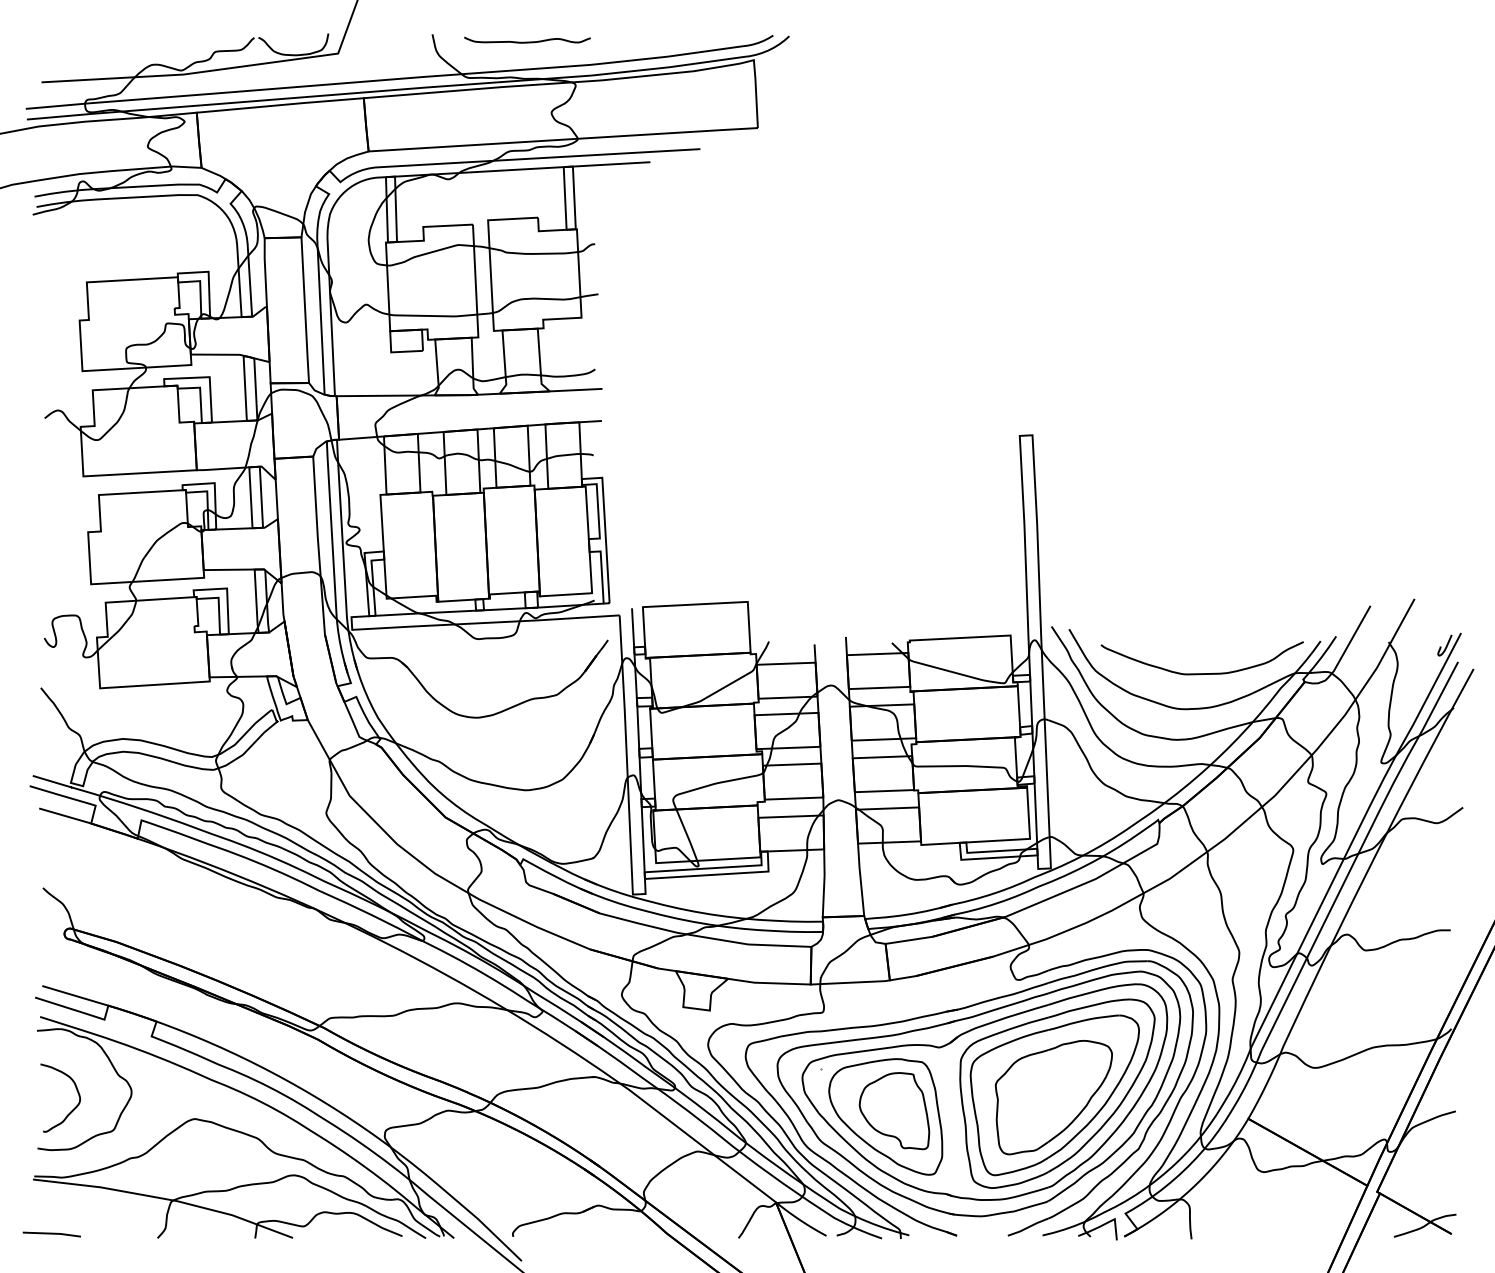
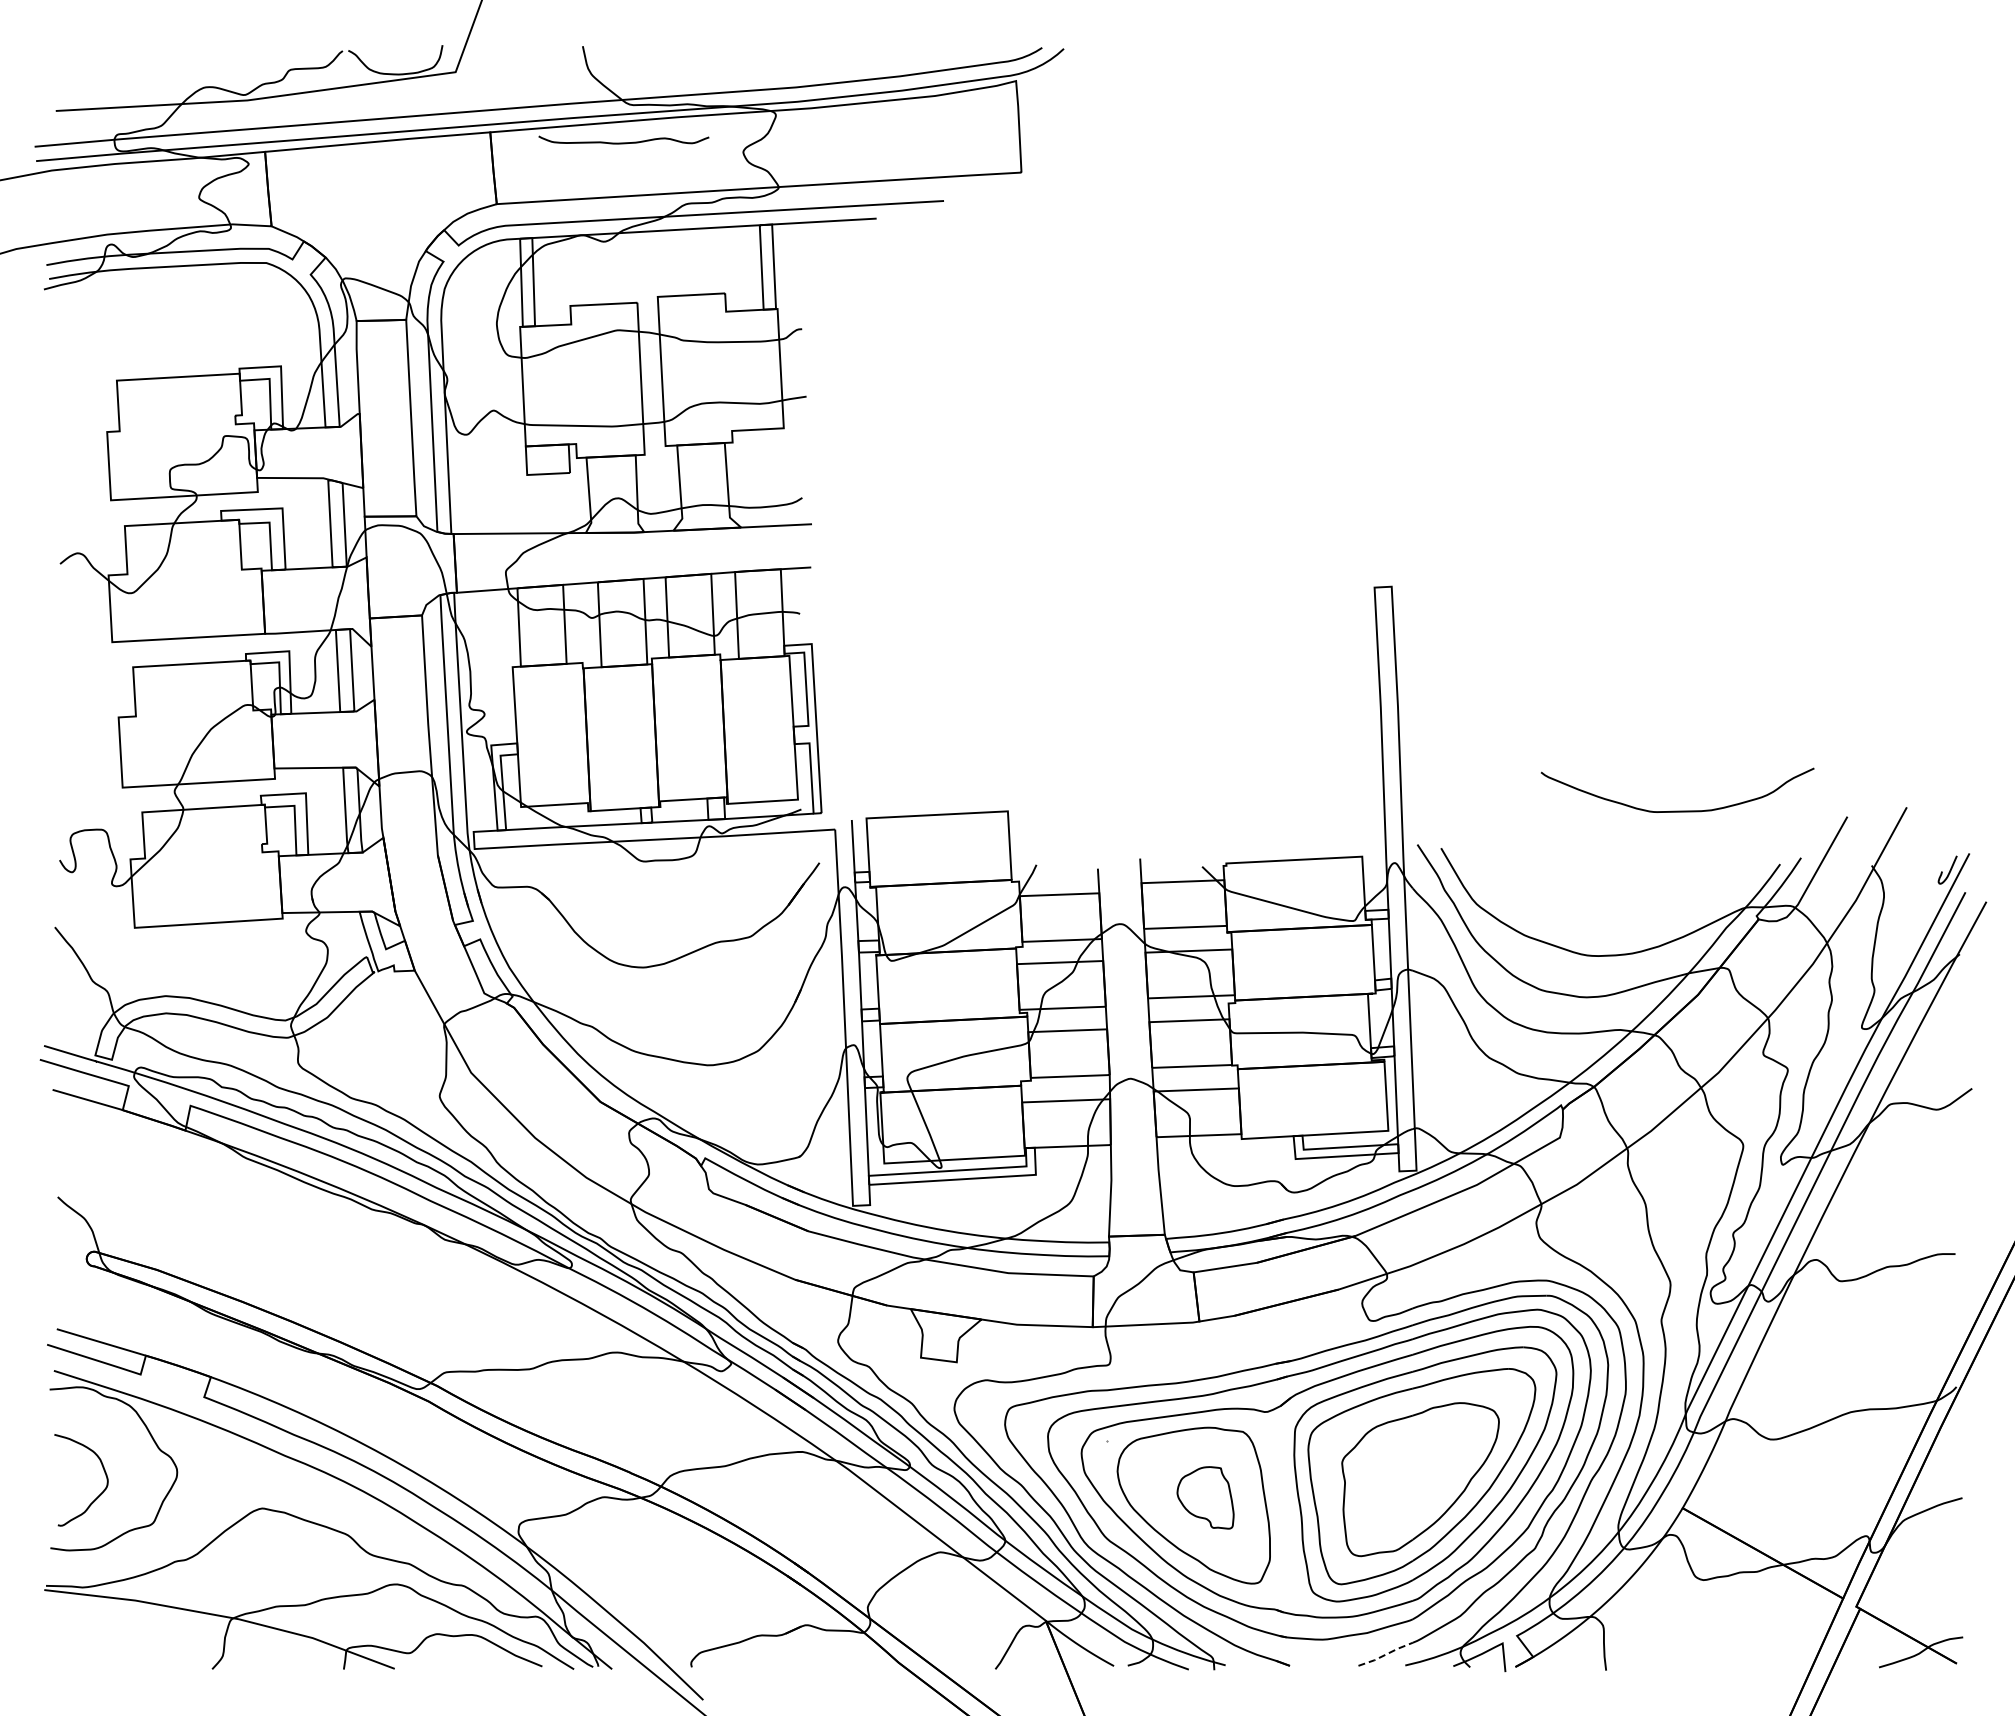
curve: (527, 41) -> (623, 142), moved
curve: (1202, 673) -> (1677, 810), moved
part: (894, 1110) -> (1205, 1497), size x0.6
line: (1028, 1227) -> (1386, 1654), solid -> dashed
line: (51, 1234) -> (69, 1663), removed

